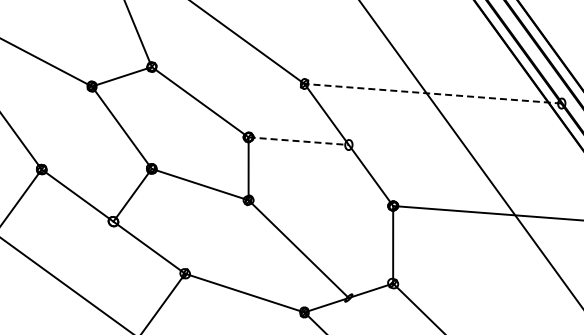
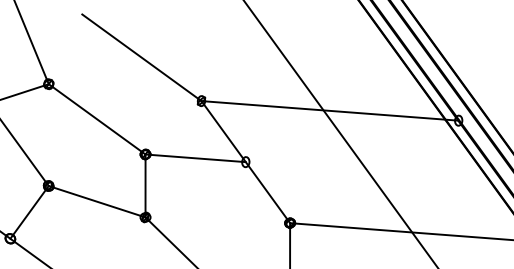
line: (433, 93) -> (330, 110), dashed -> solid
line: (299, 141) -> (196, 158), dashed -> solid

